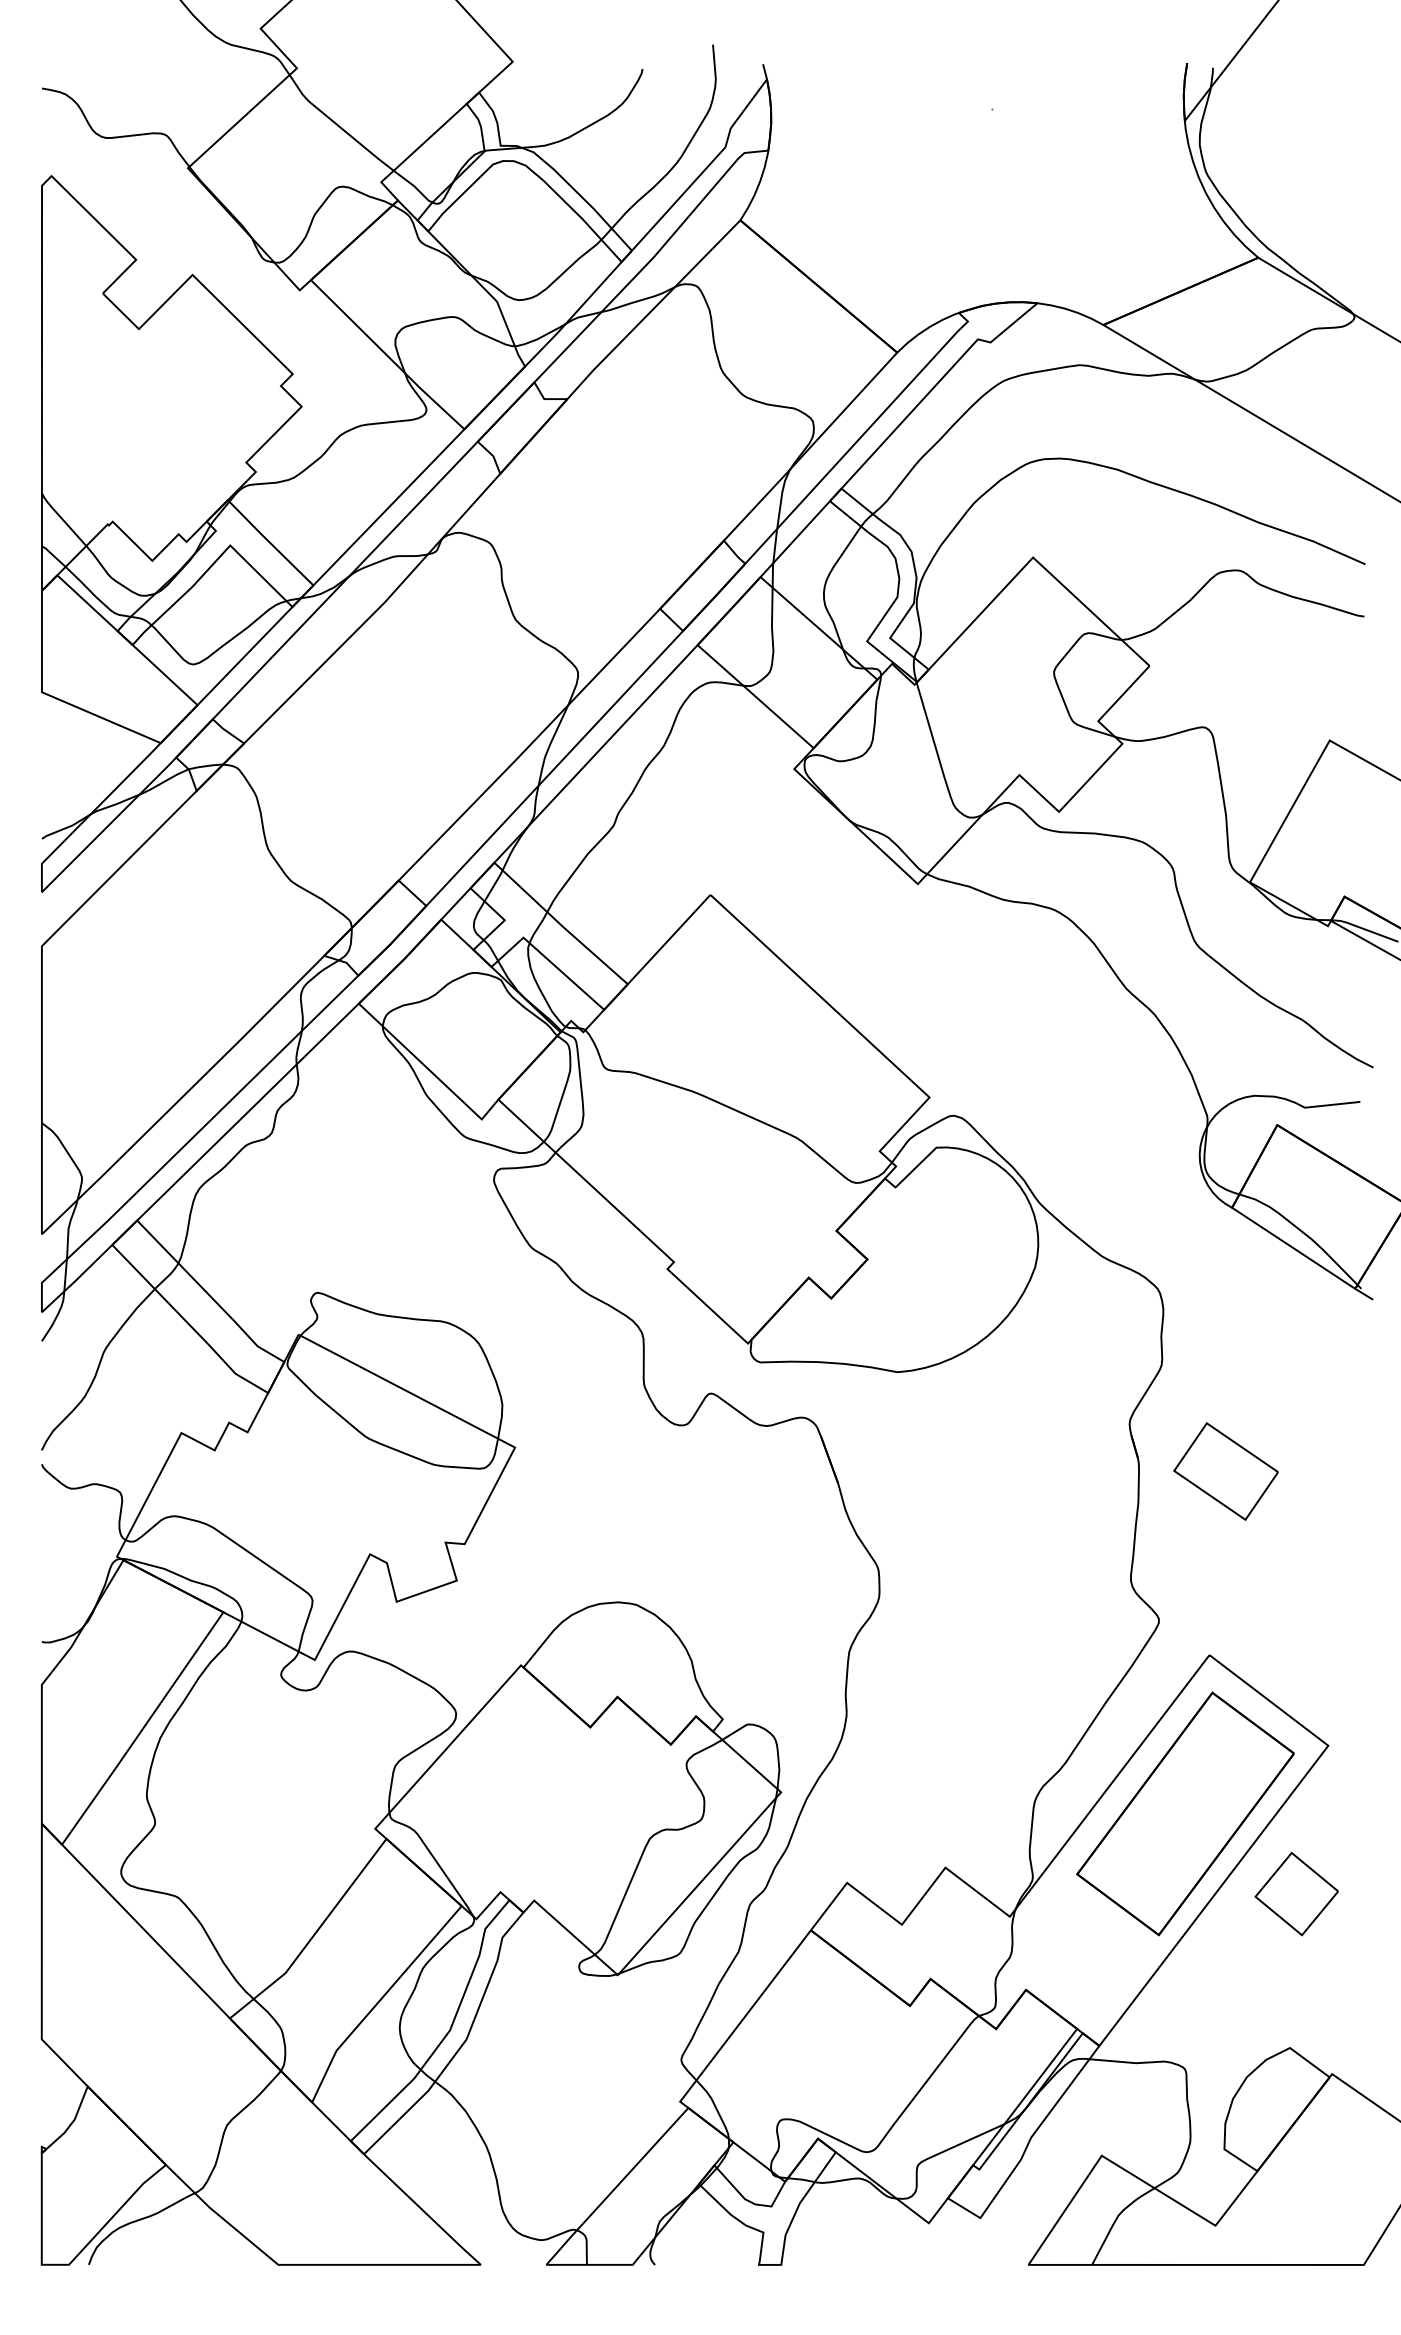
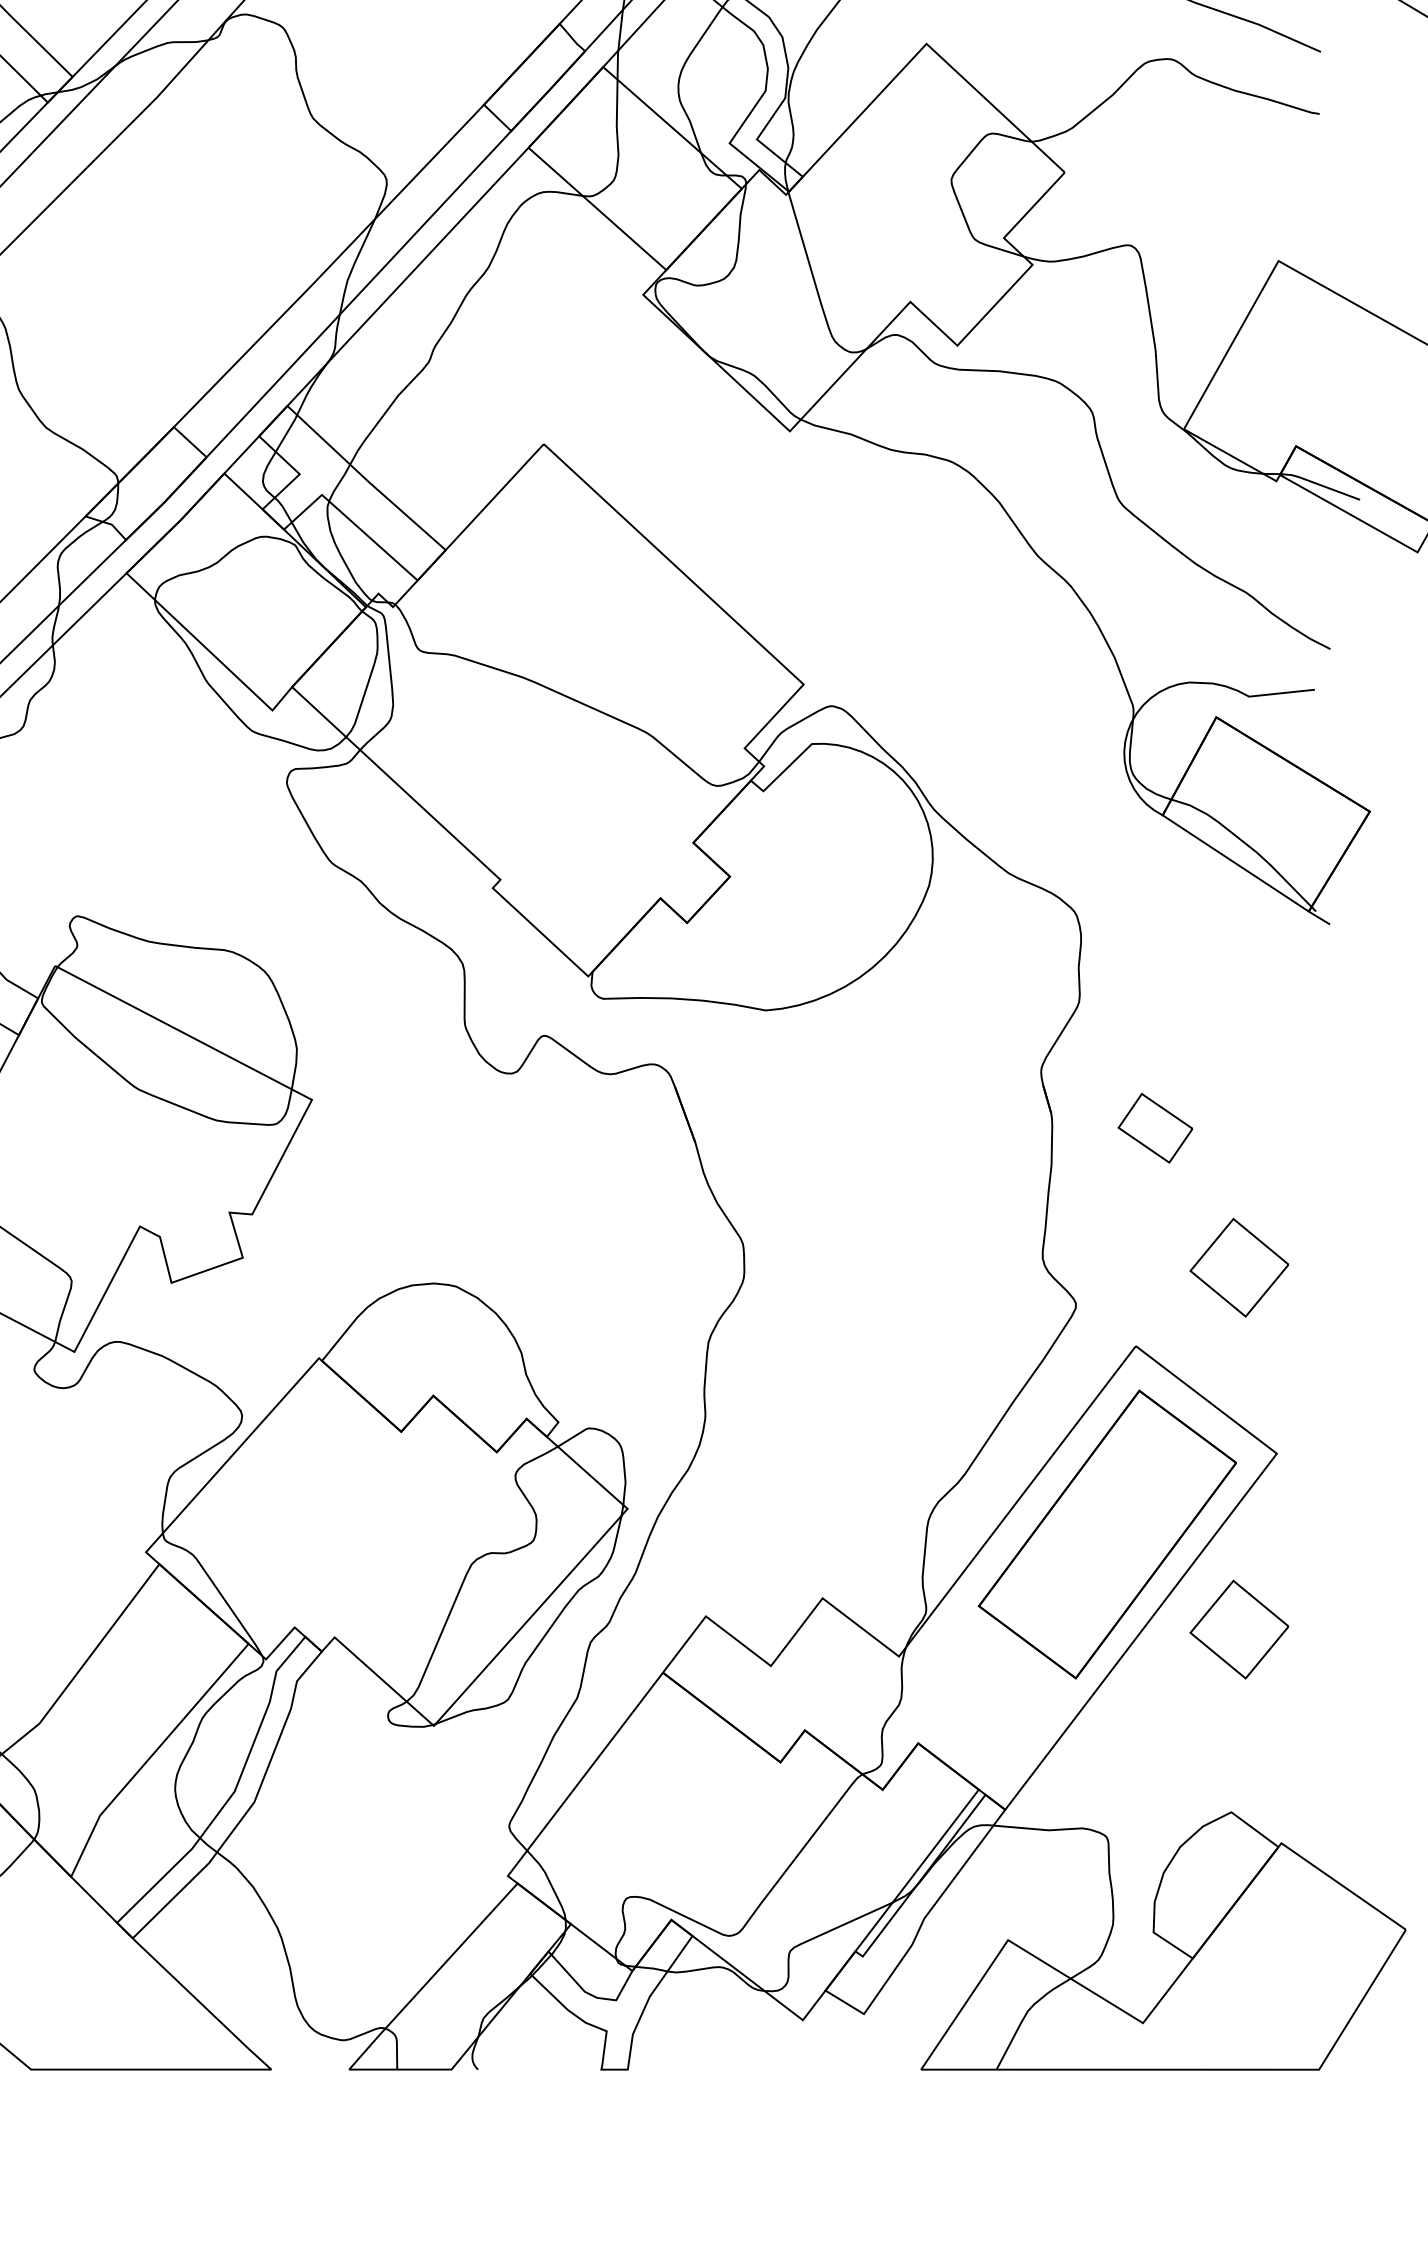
part: (1225, 1471) -> (1154, 1128), size x0.6
part: (1296, 1588) -> (1239, 1267), added

